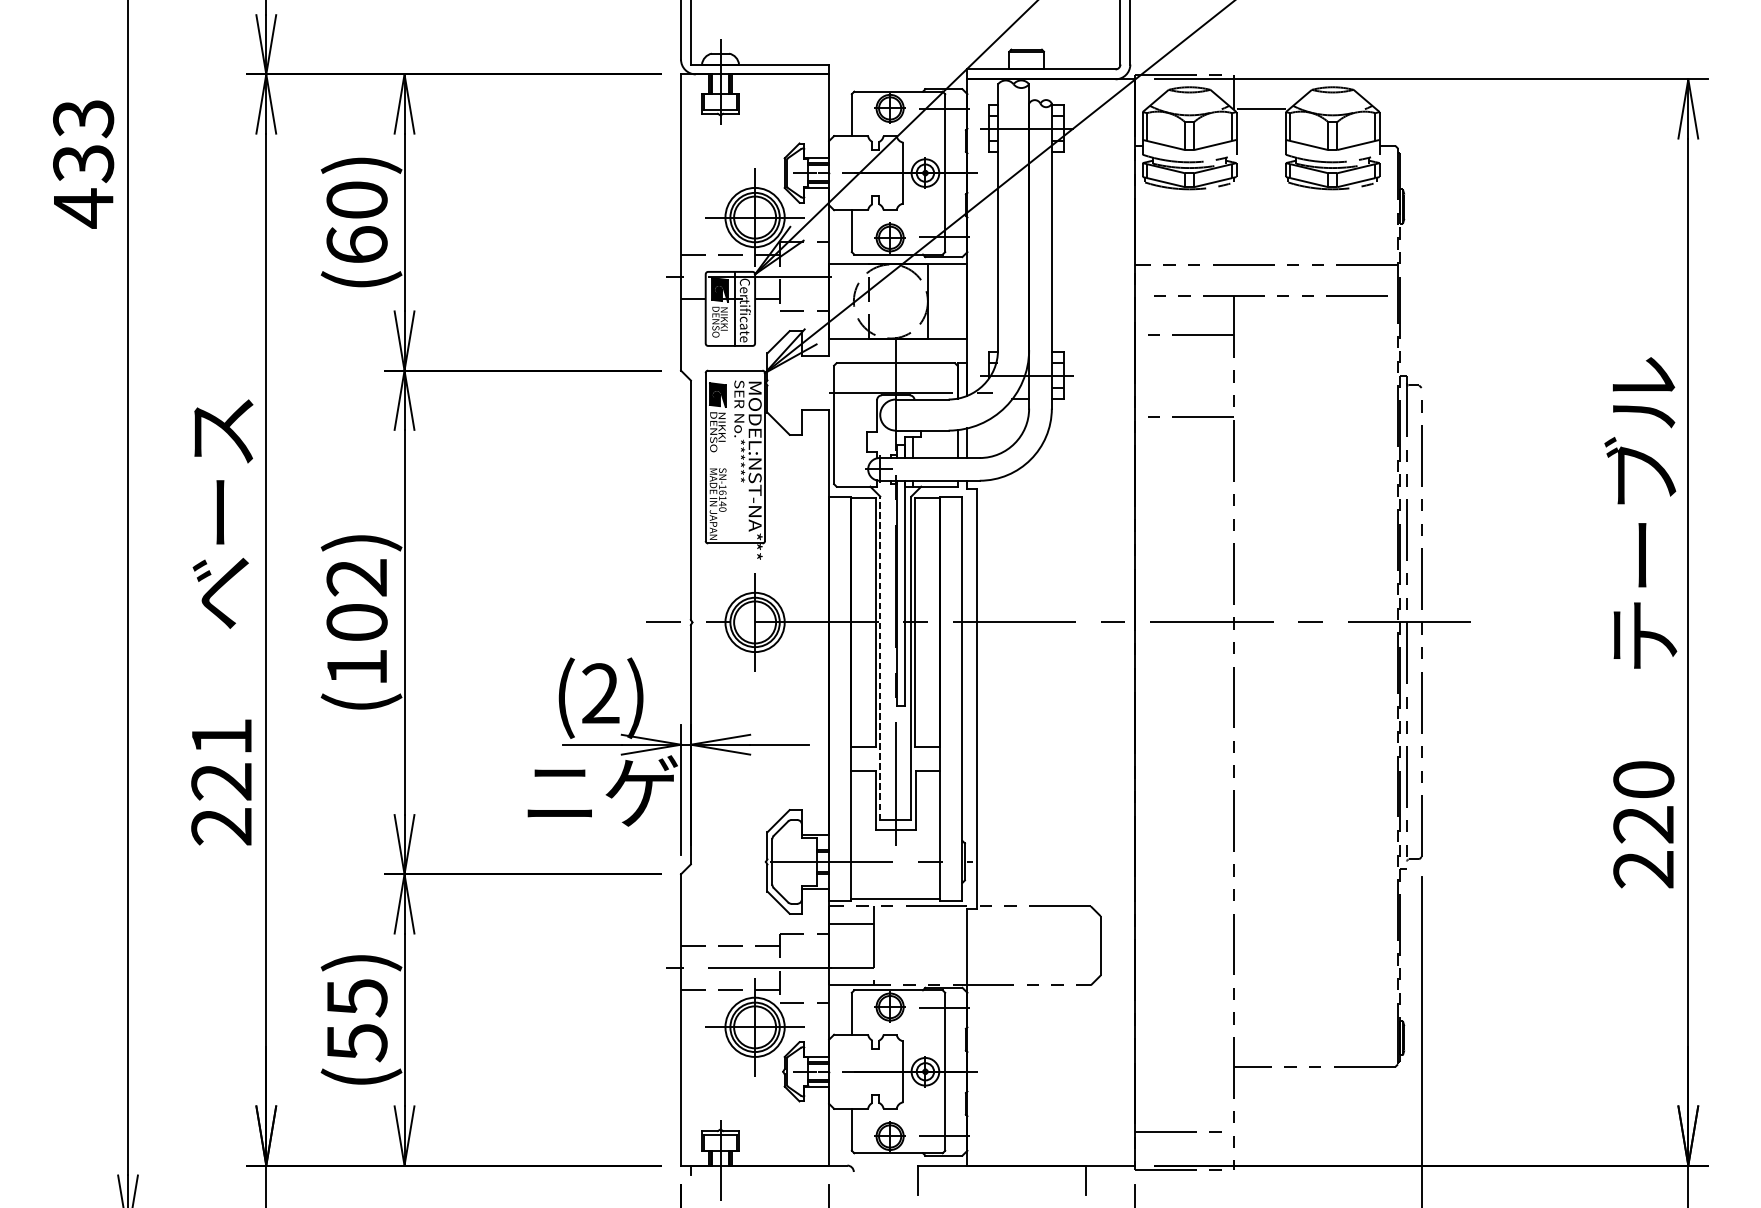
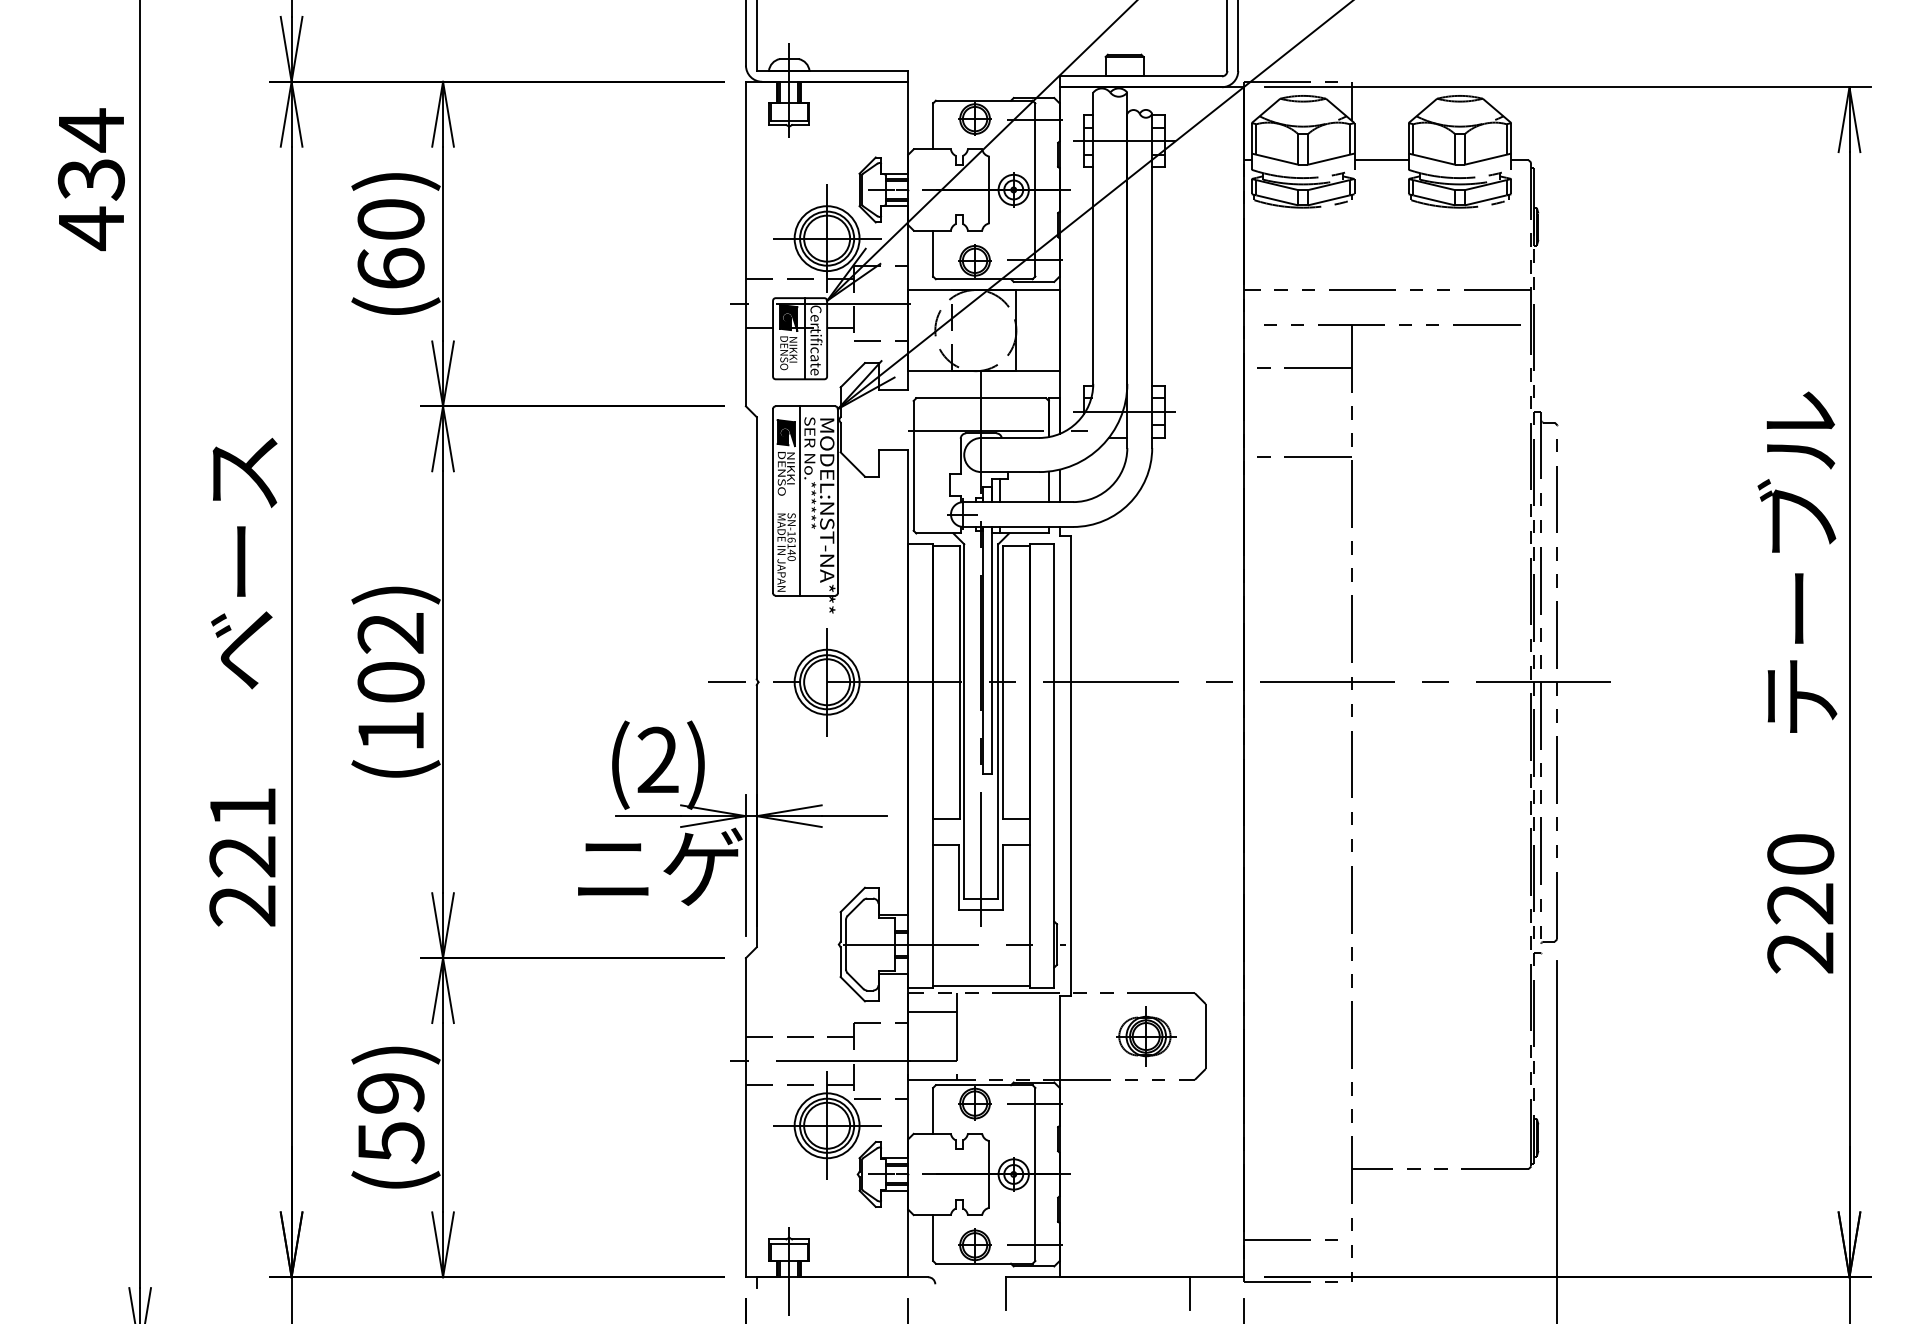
line: (1261, 108) -> (1381, 160), moved
text: (82, 118) -> (90, 130), 433 -> 434
line: (730, 456) -> (800, 500), added
line: (880, 657) -> (964, 720), dashed -> solid
part: (1046, 945) -> (1146, 1036), added
text: (356, 997) -> (390, 1093), (55) -> (59)

